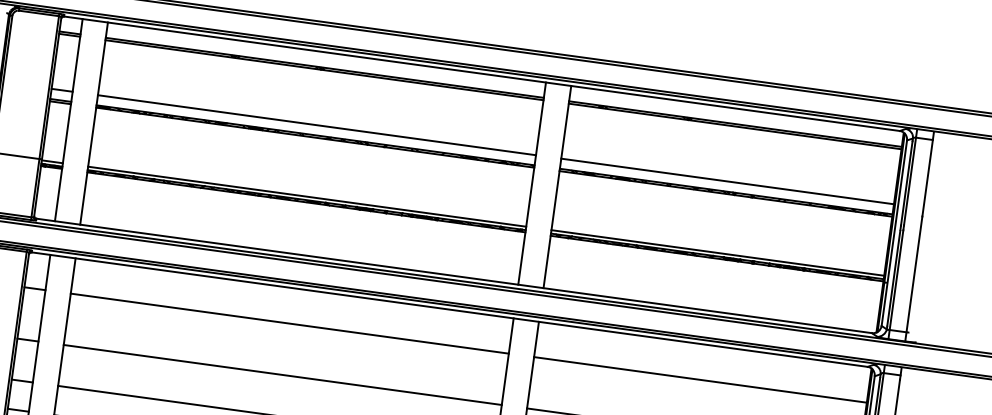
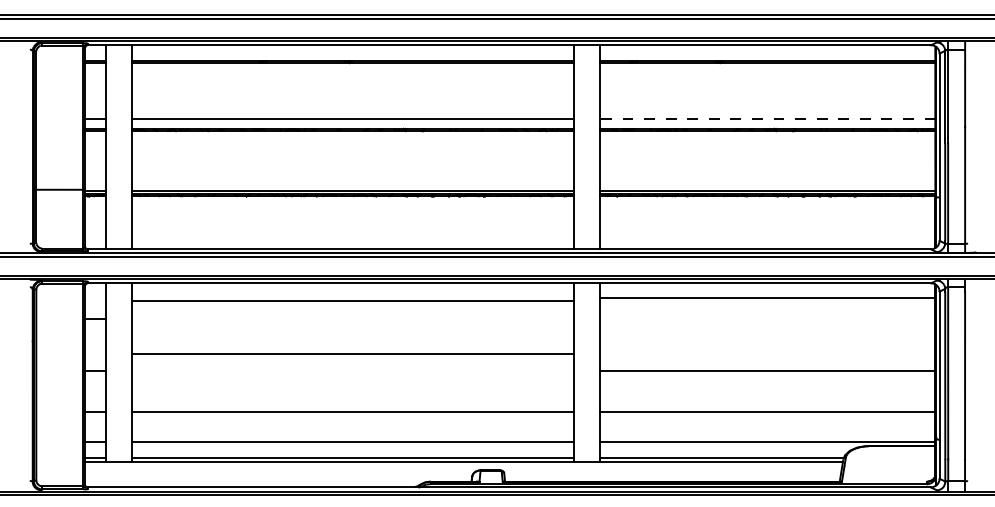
line: (727, 181) -> (767, 118), solid -> dashed
line: (289, 323) -> (352, 300), moved
line: (282, 374) -> (352, 353), moved
line: (700, 379) -> (767, 297), moved

